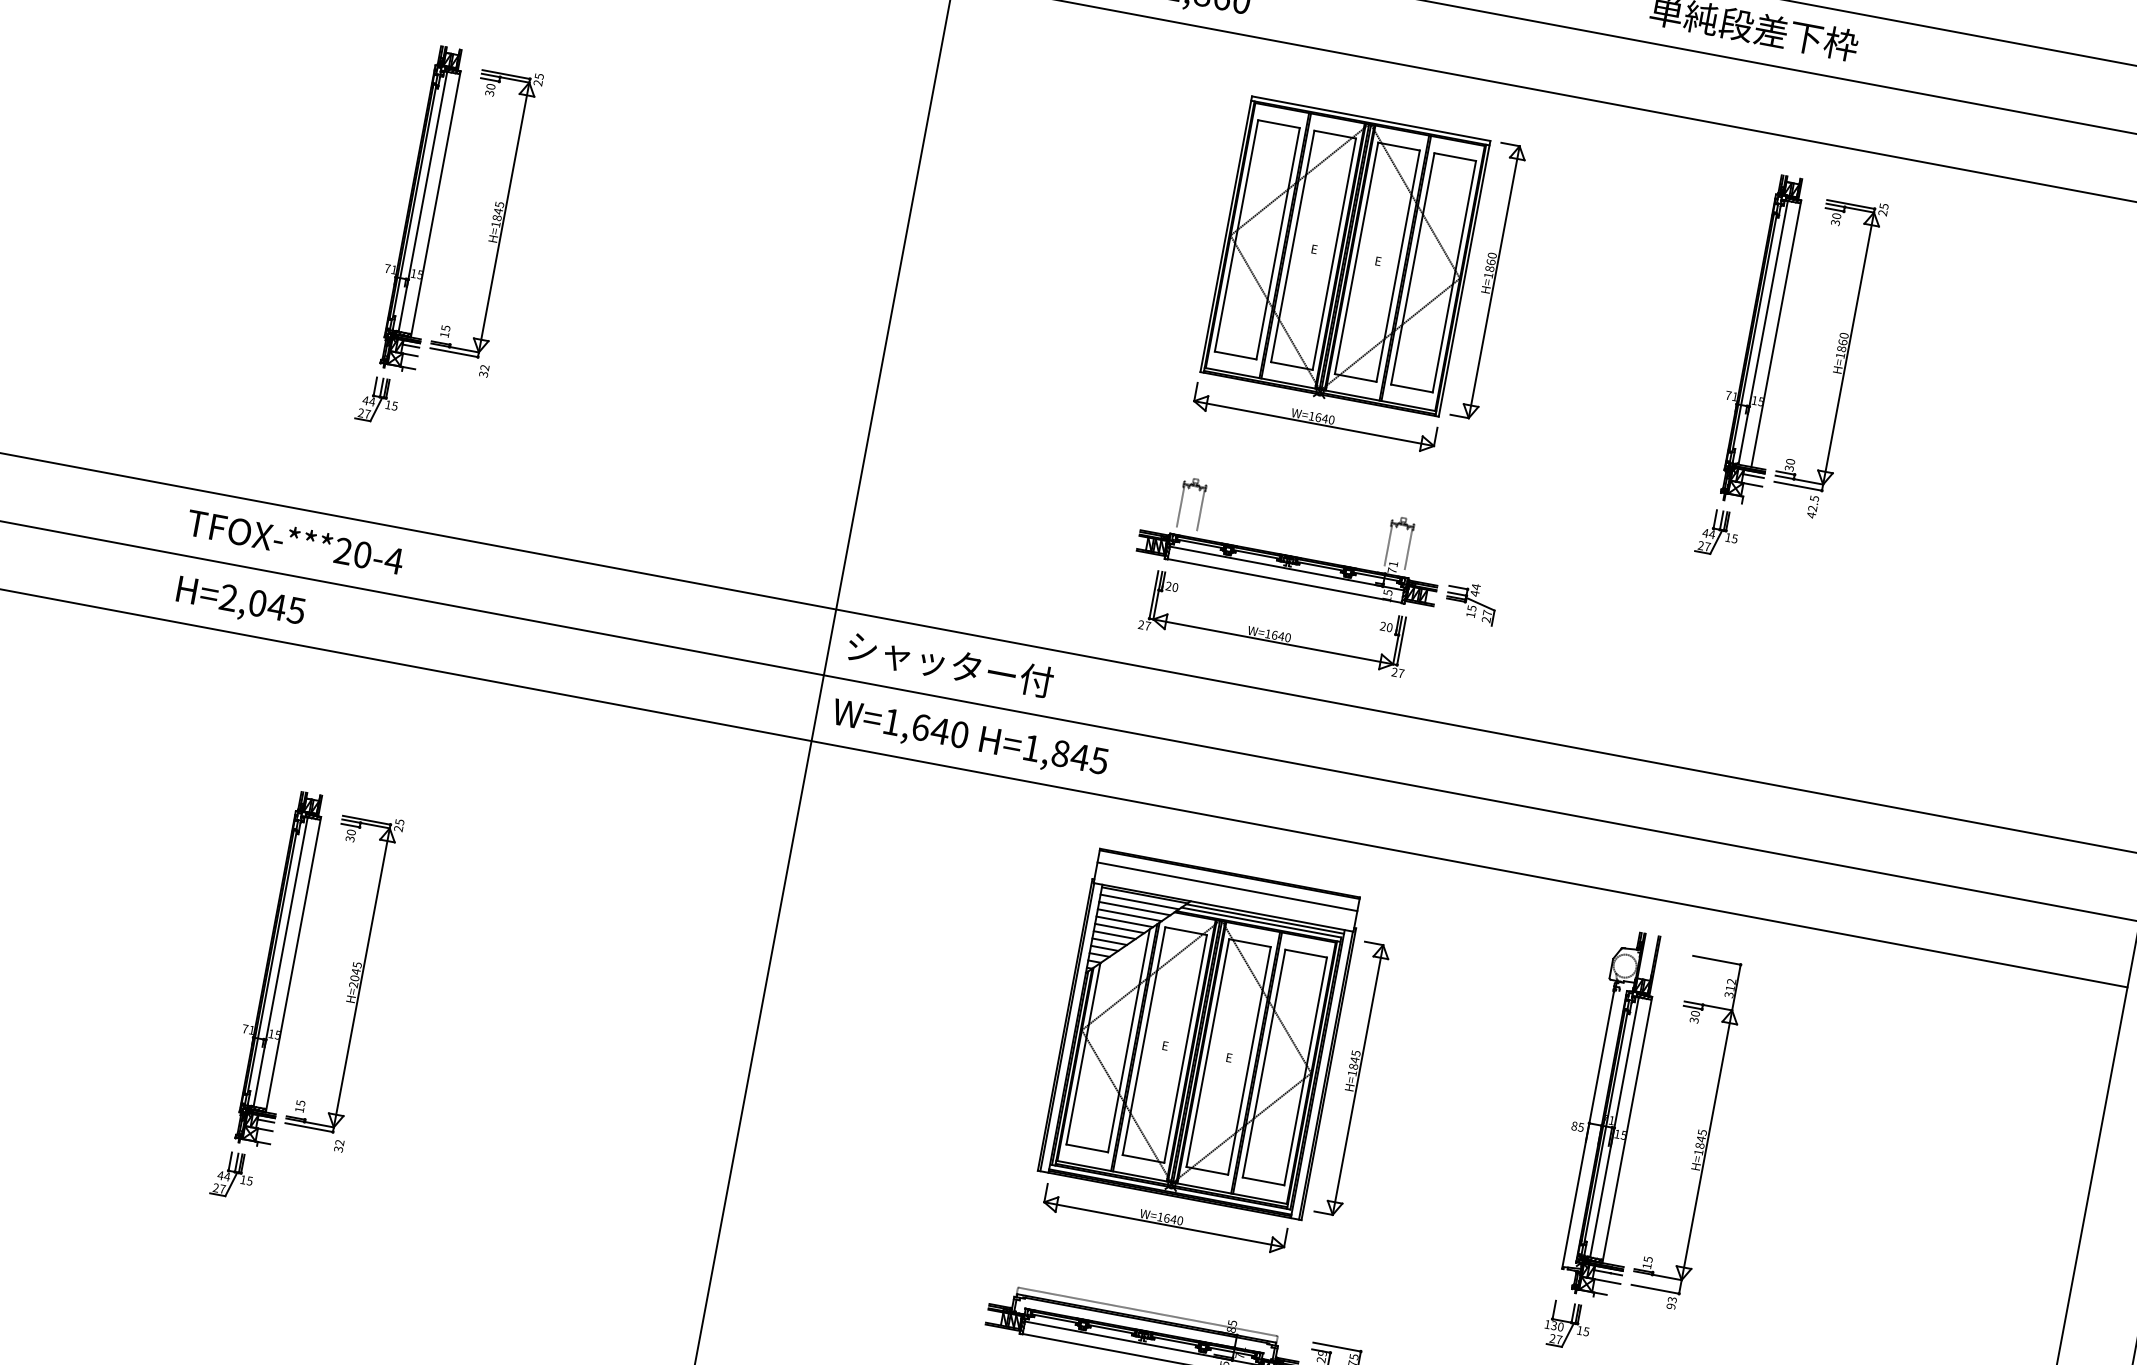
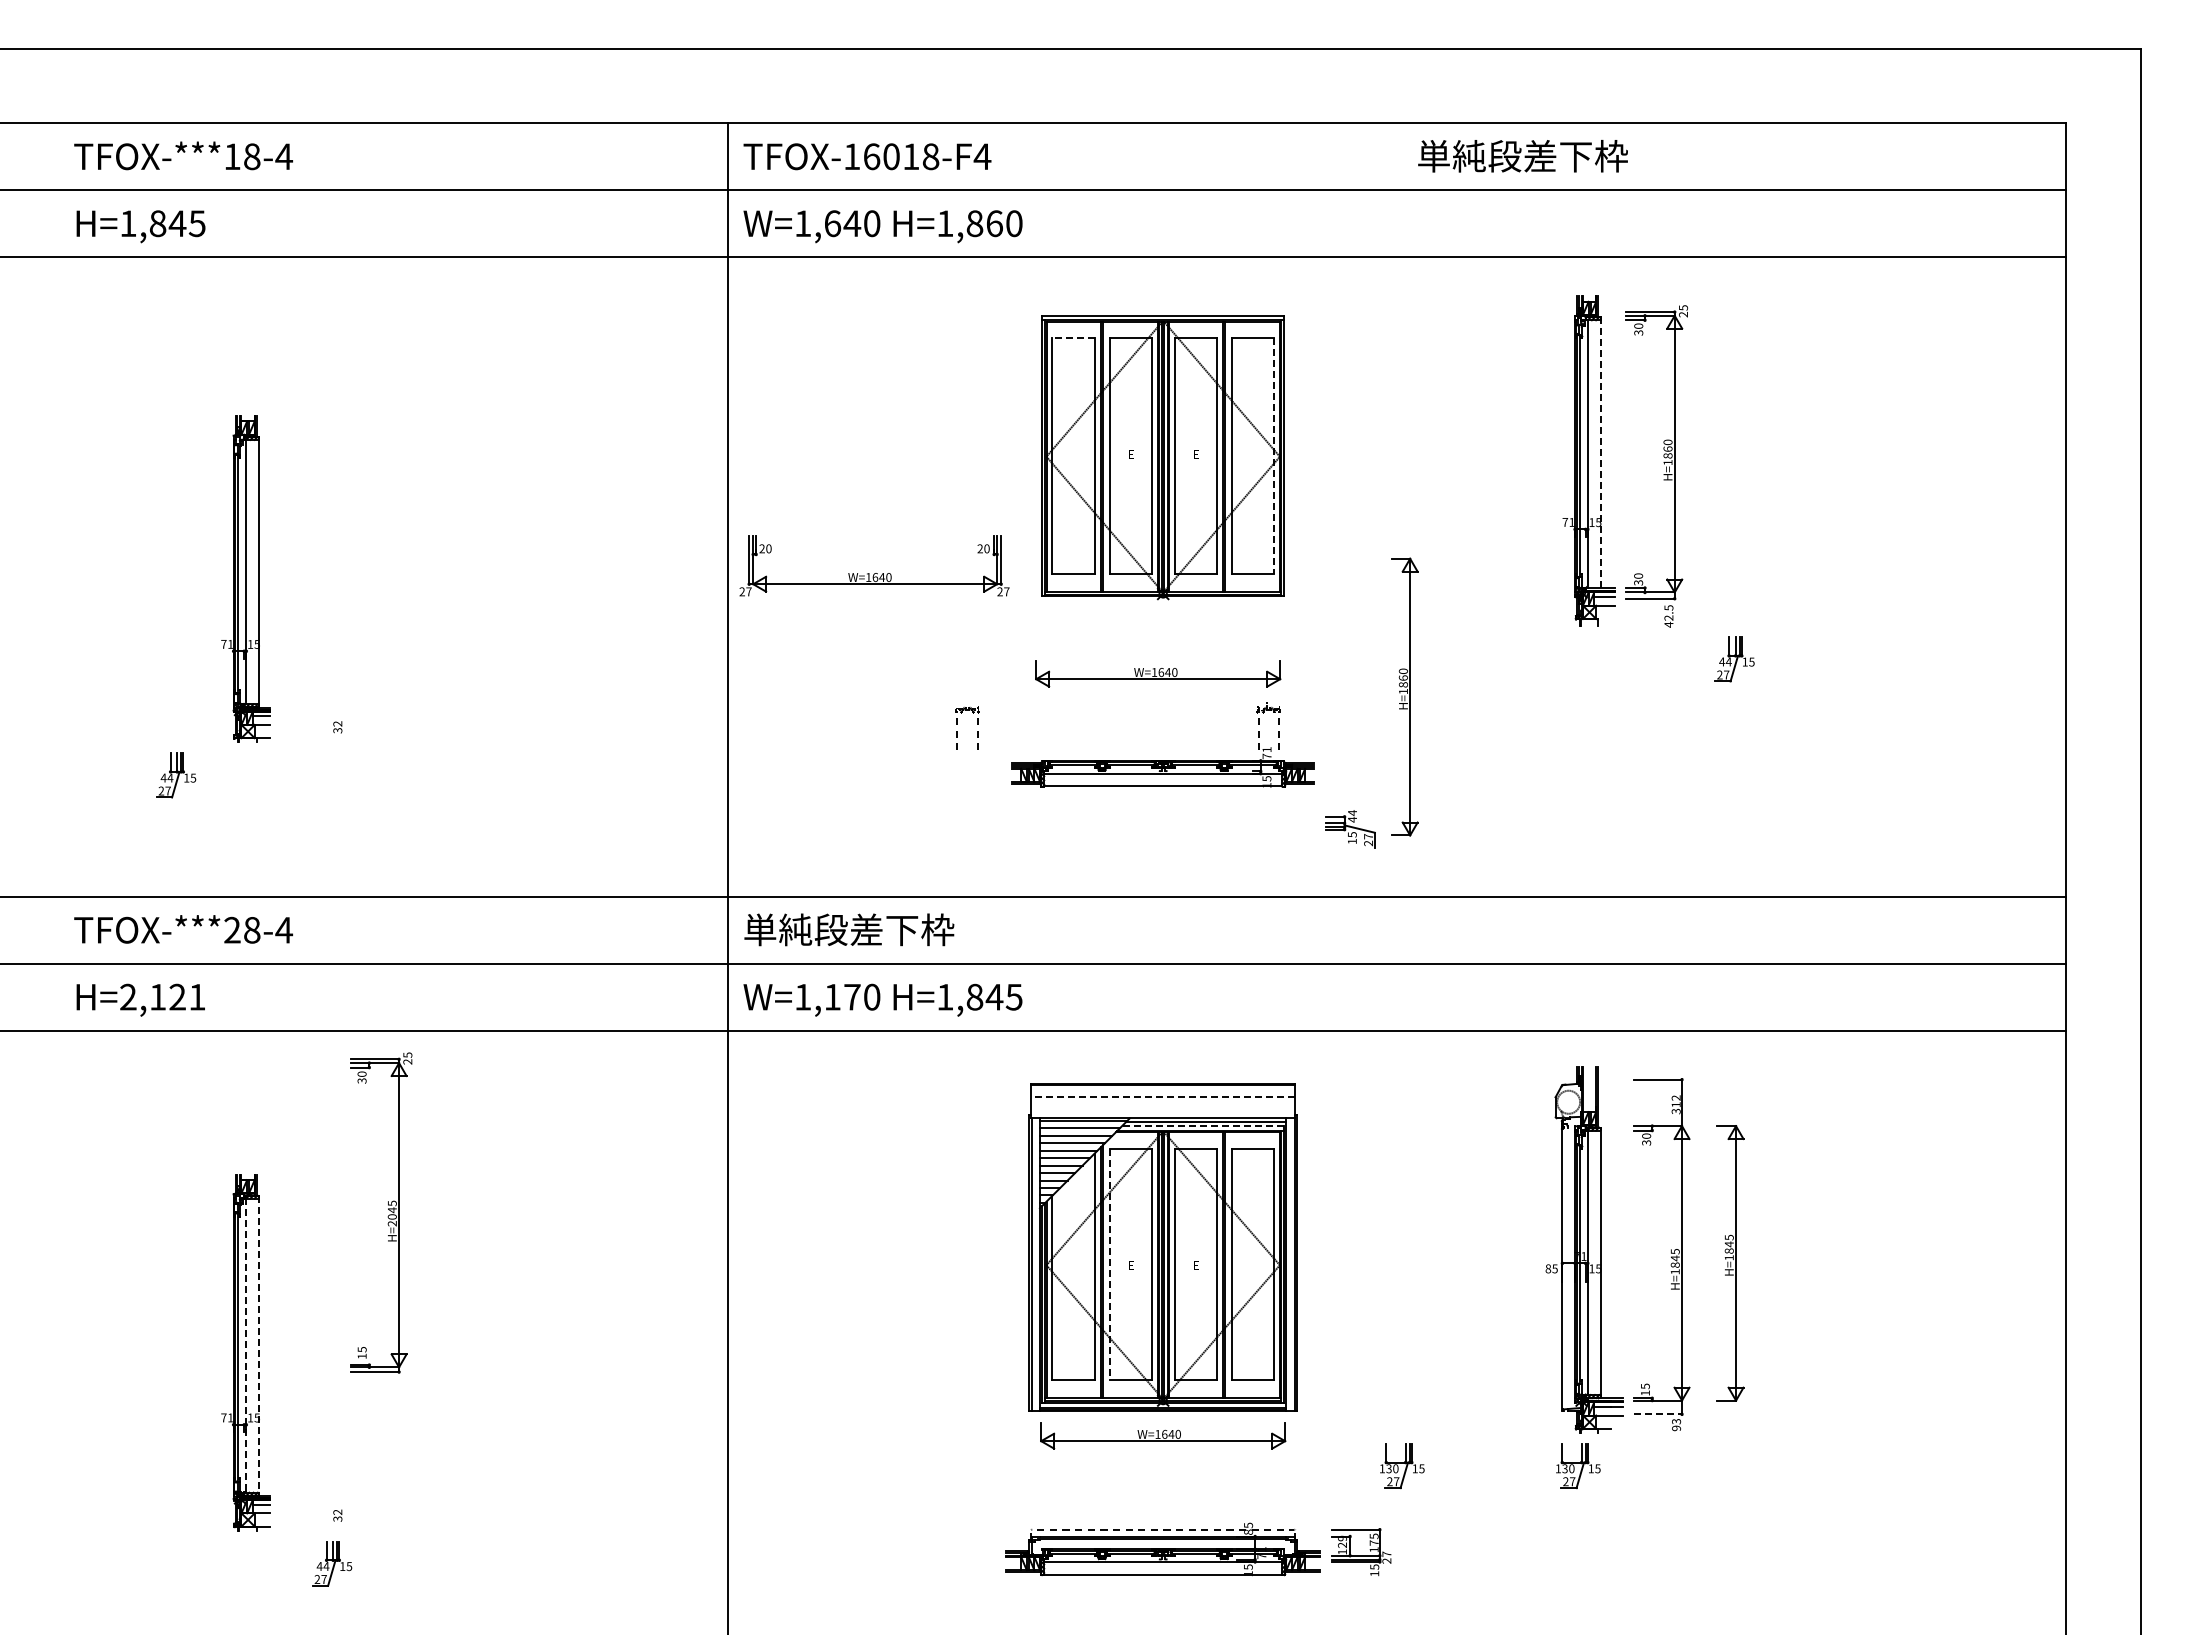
line: (1278, 124) -> (1073, 338), solid -> dashed
part: (492, 217) -> (317, 574), removed
line: (1454, 277) -> (1274, 456), solid -> dashed
part: (1488, 280) -> (1404, 696), moved
line: (1775, 333) -> (1600, 452), solid -> dashed
part: (378, 400) -> (176, 775), moved
part: (1315, 418) -> (1158, 673), moved
part: (1182, 498) -> (957, 724), moved
part: (1718, 533) -> (1734, 659), moved
text: (363, 555) -> (252, 930), TFOX-***20-4 -> TFOX-***28-4
part: (1471, 602) -> (1350, 829), moved
text: (277, 606) -> (177, 996), H=2,045 -> H=2,121
part: (1274, 631) -> (874, 573), moved
text: (950, 664) -> (849, 929), シャッター付 -> 単純段差下枠
text: (931, 728) -> (843, 996), W=1,640 -> W=1,170
line: (1226, 886) -> (1162, 1097), solid -> dashed
line: (1260, 922) -> (1202, 1126), solid -> dashed
line: (280, 961) -> (246, 1344), solid -> dashed
line: (293, 965) -> (259, 1346), solid -> dashed
part: (350, 977) -> (387, 1216), moved
line: (1143, 1041) -> (1109, 1264), solid -> dashed
part: (1352, 1079) -> (1730, 1263), moved
part: (233, 1174) -> (332, 1563), moved
line: (1655, 1289) -> (1658, 1414), solid -> dashed
part: (1394, 1293) -> (1402, 1466), added

